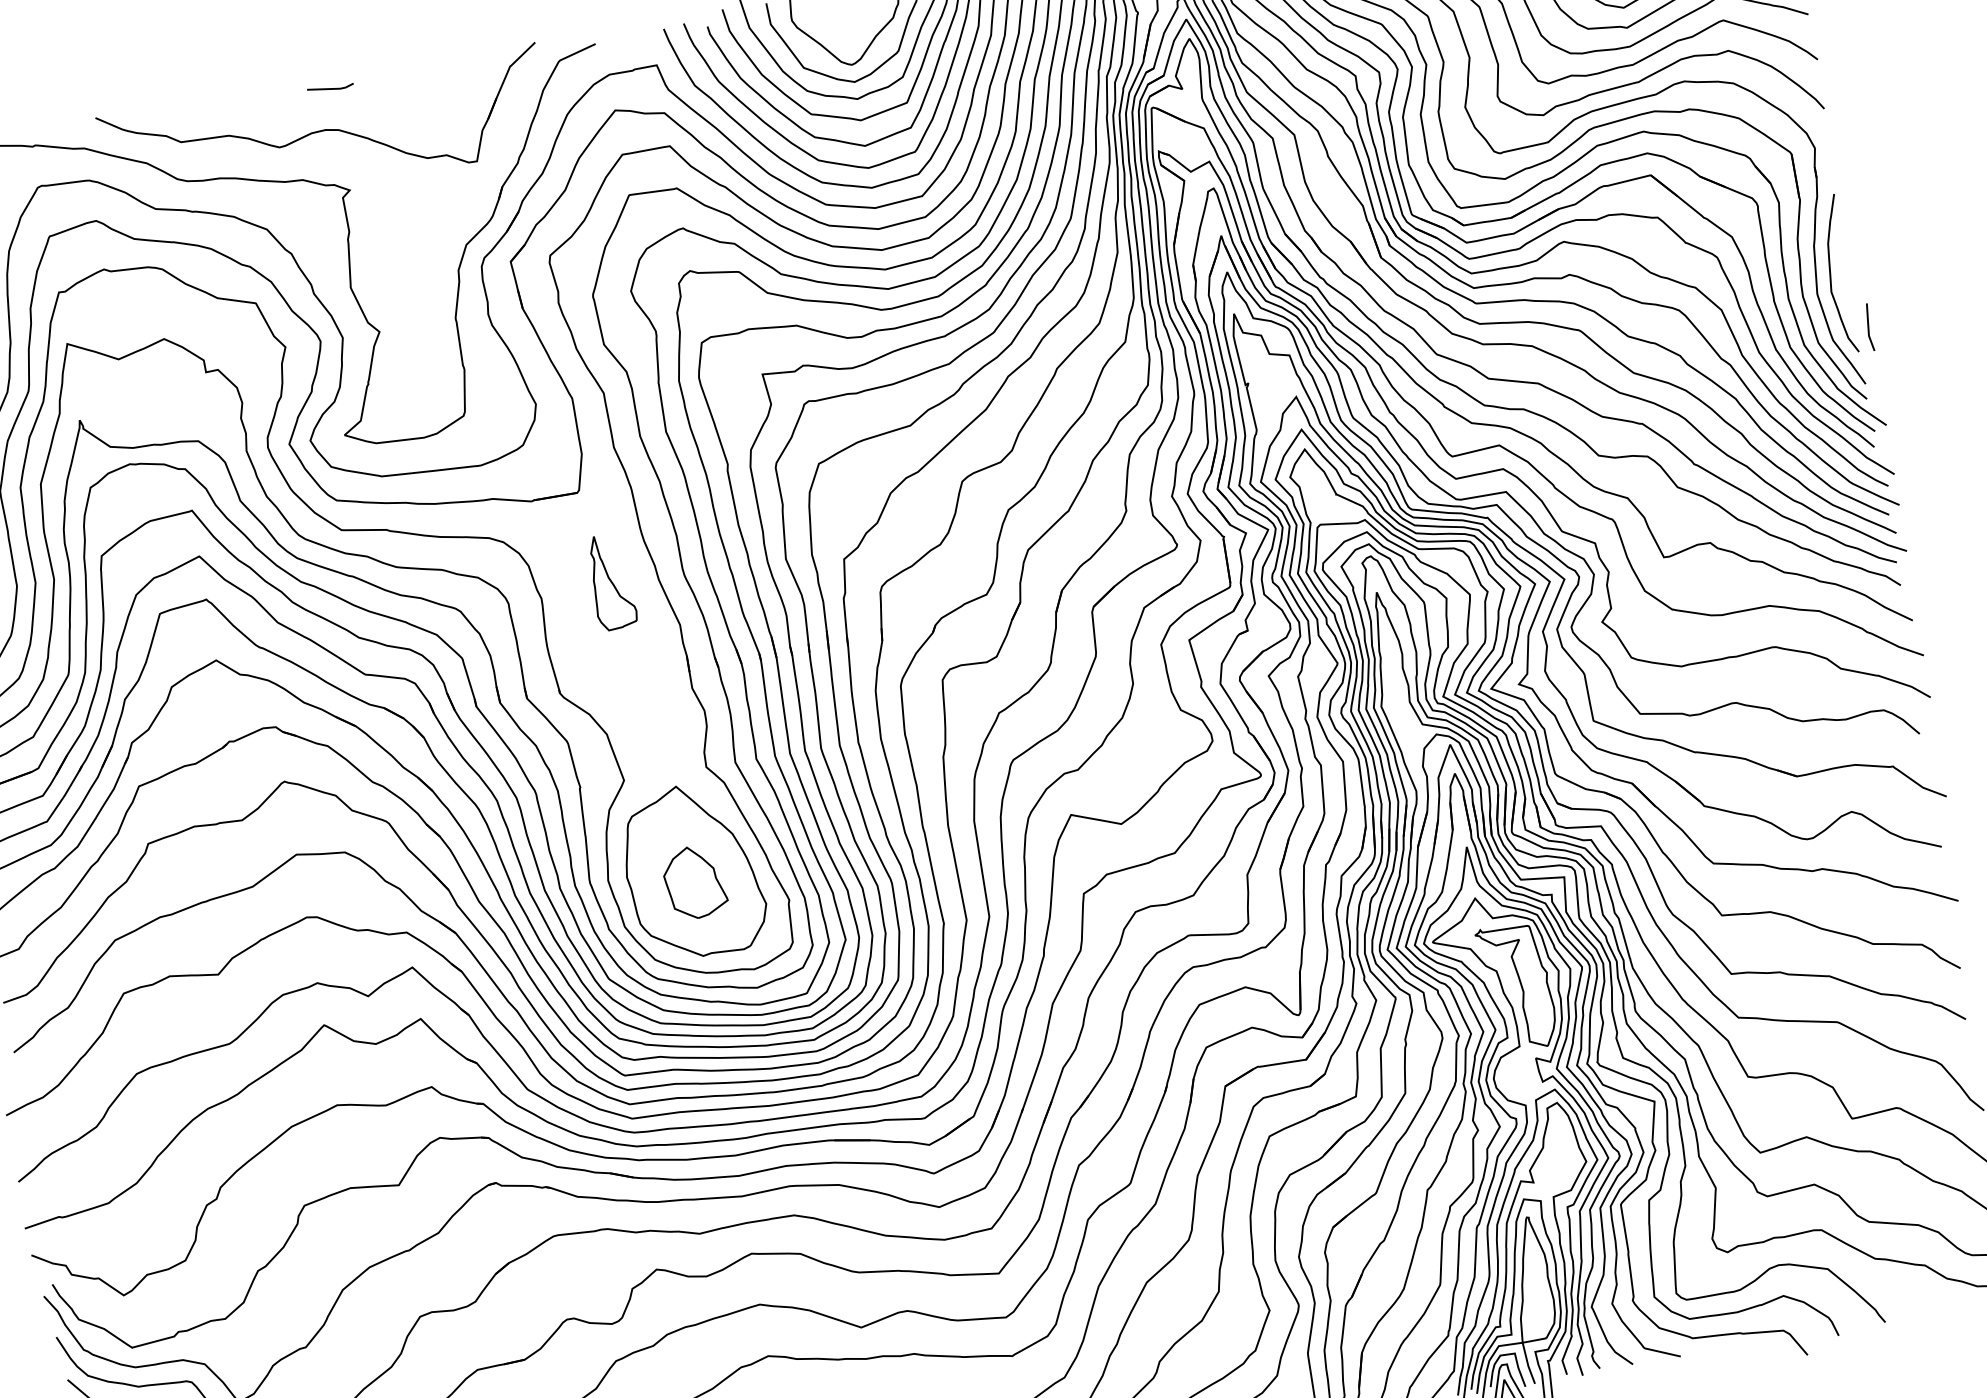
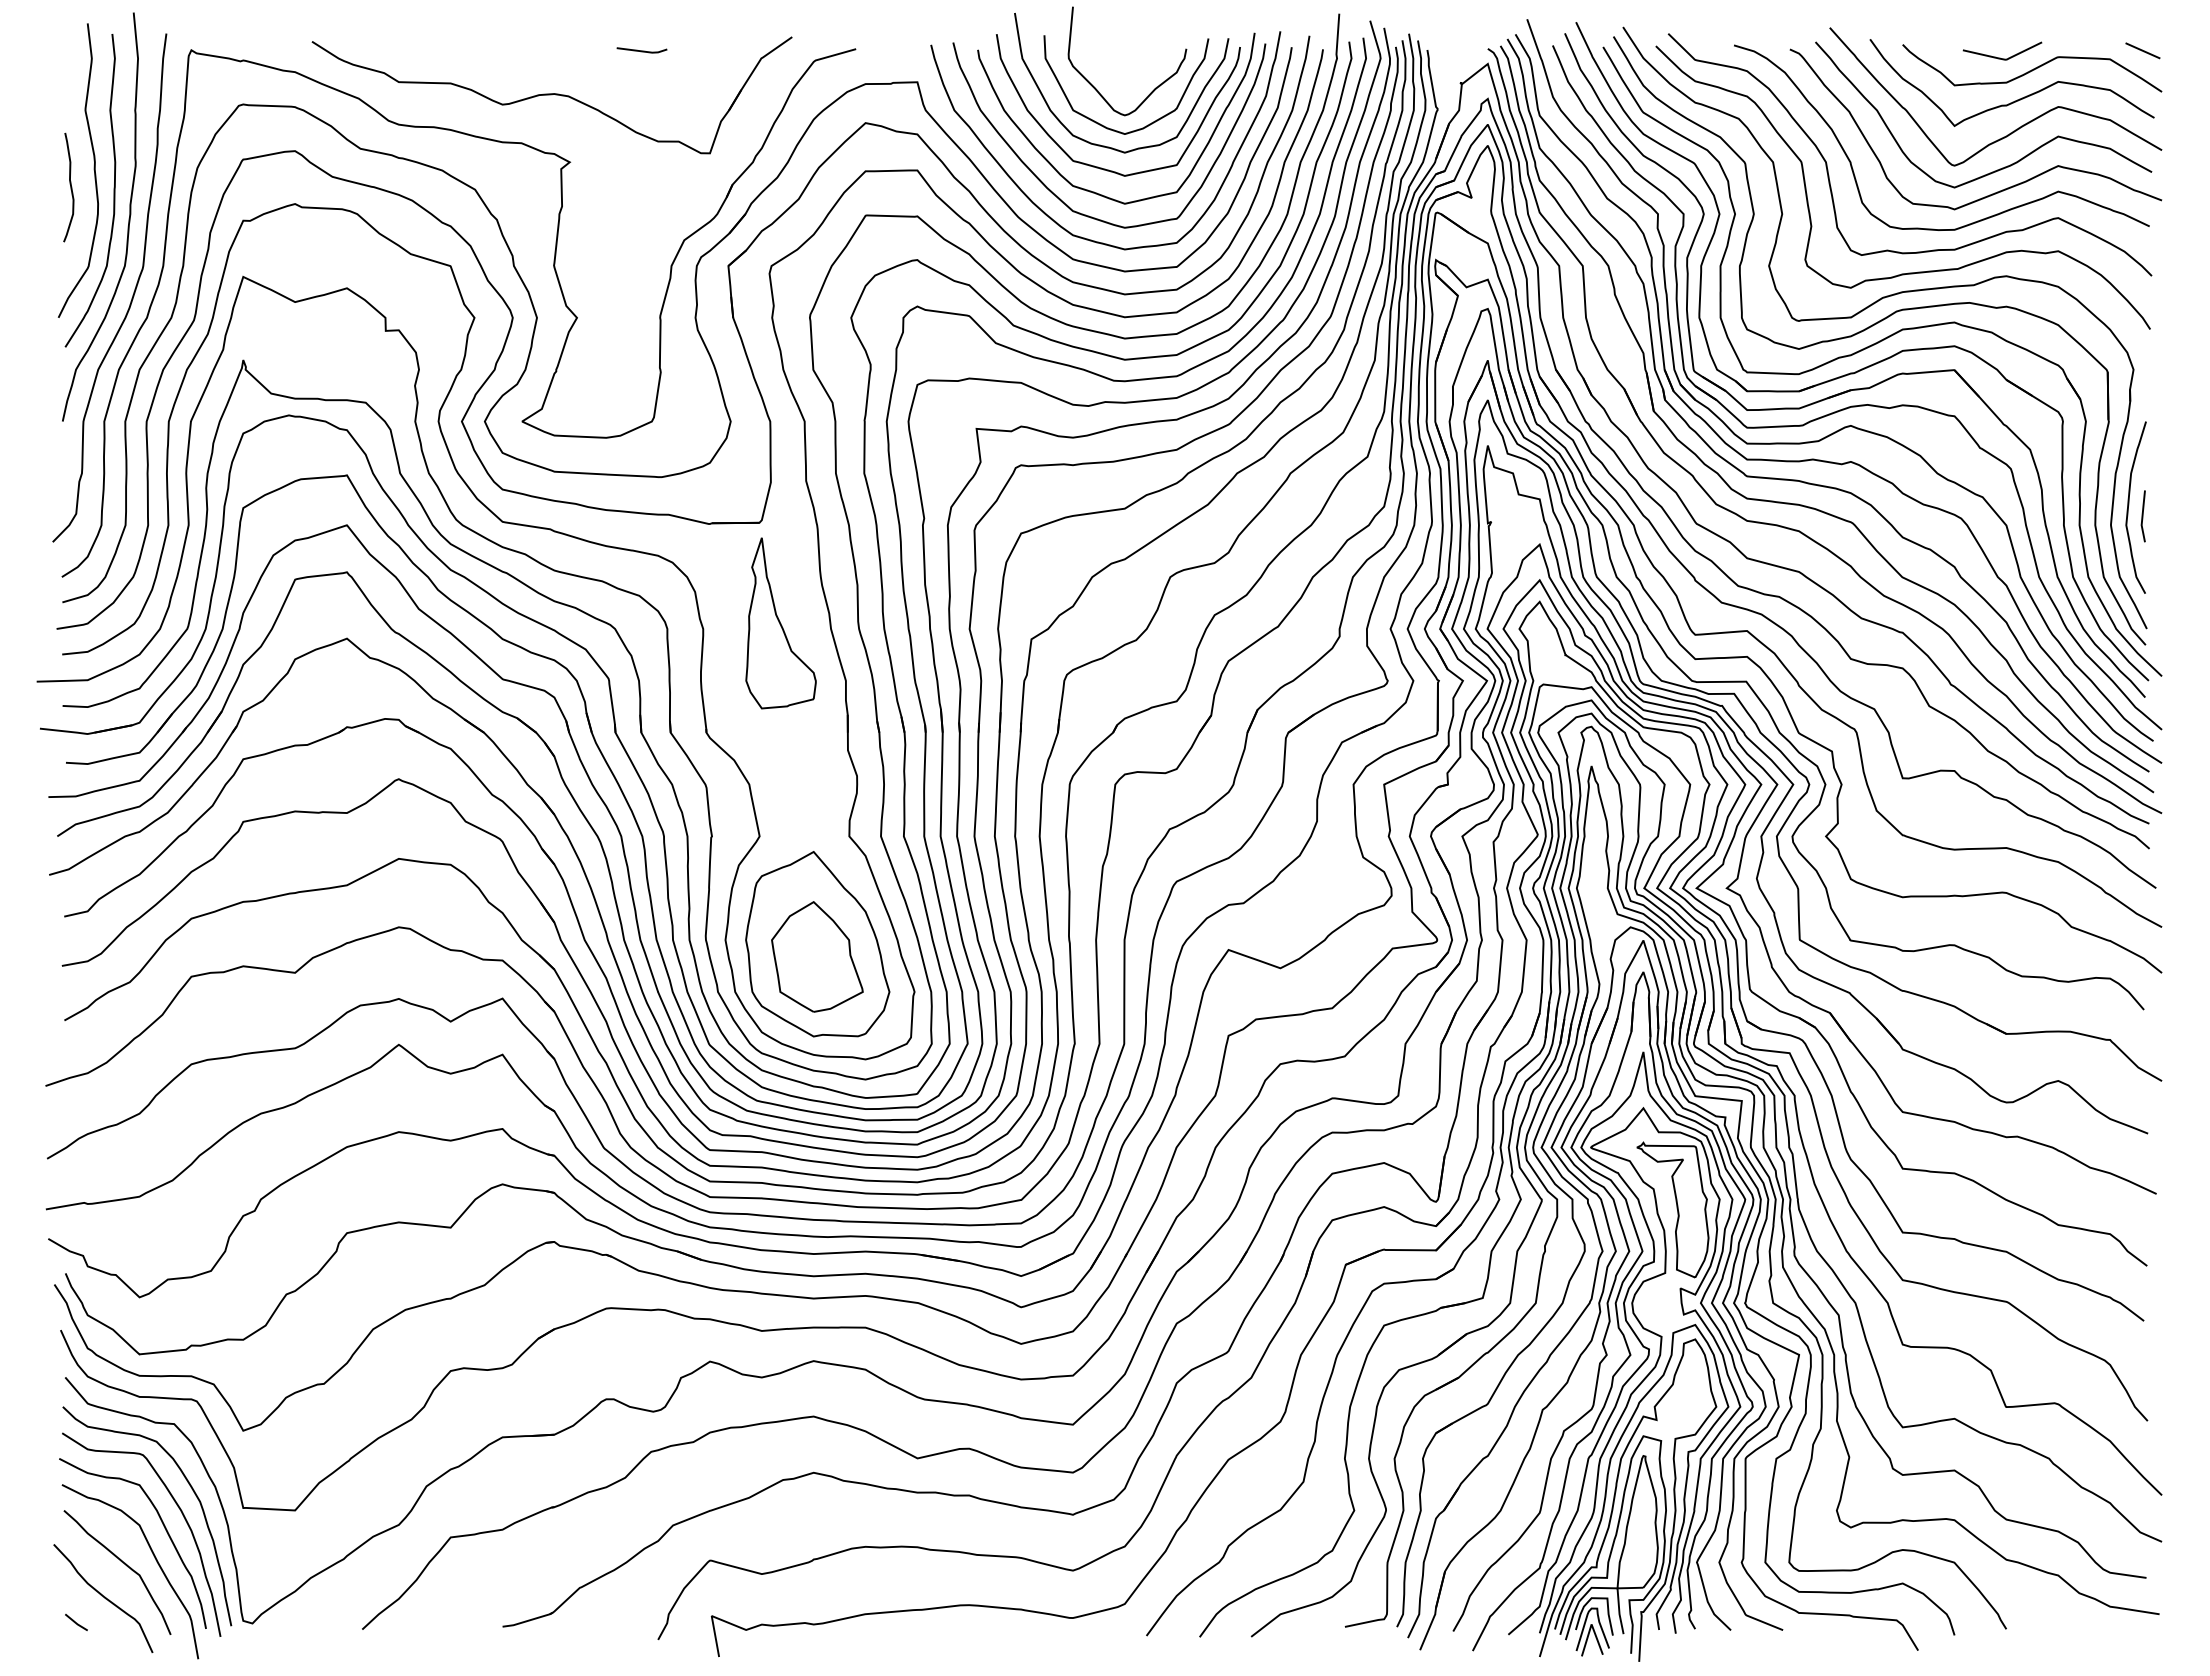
line: (330, 88) -> (641, 50), moved
line: (1868, 327) -> (2142, 516), moved
part: (611, 582) -> (780, 623), size x1.67
part: (694, 882) -> (817, 956), size x1.43

